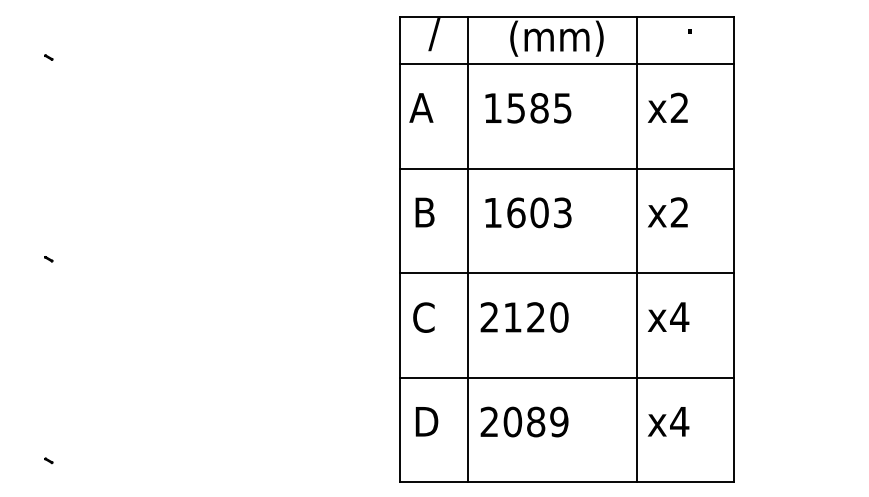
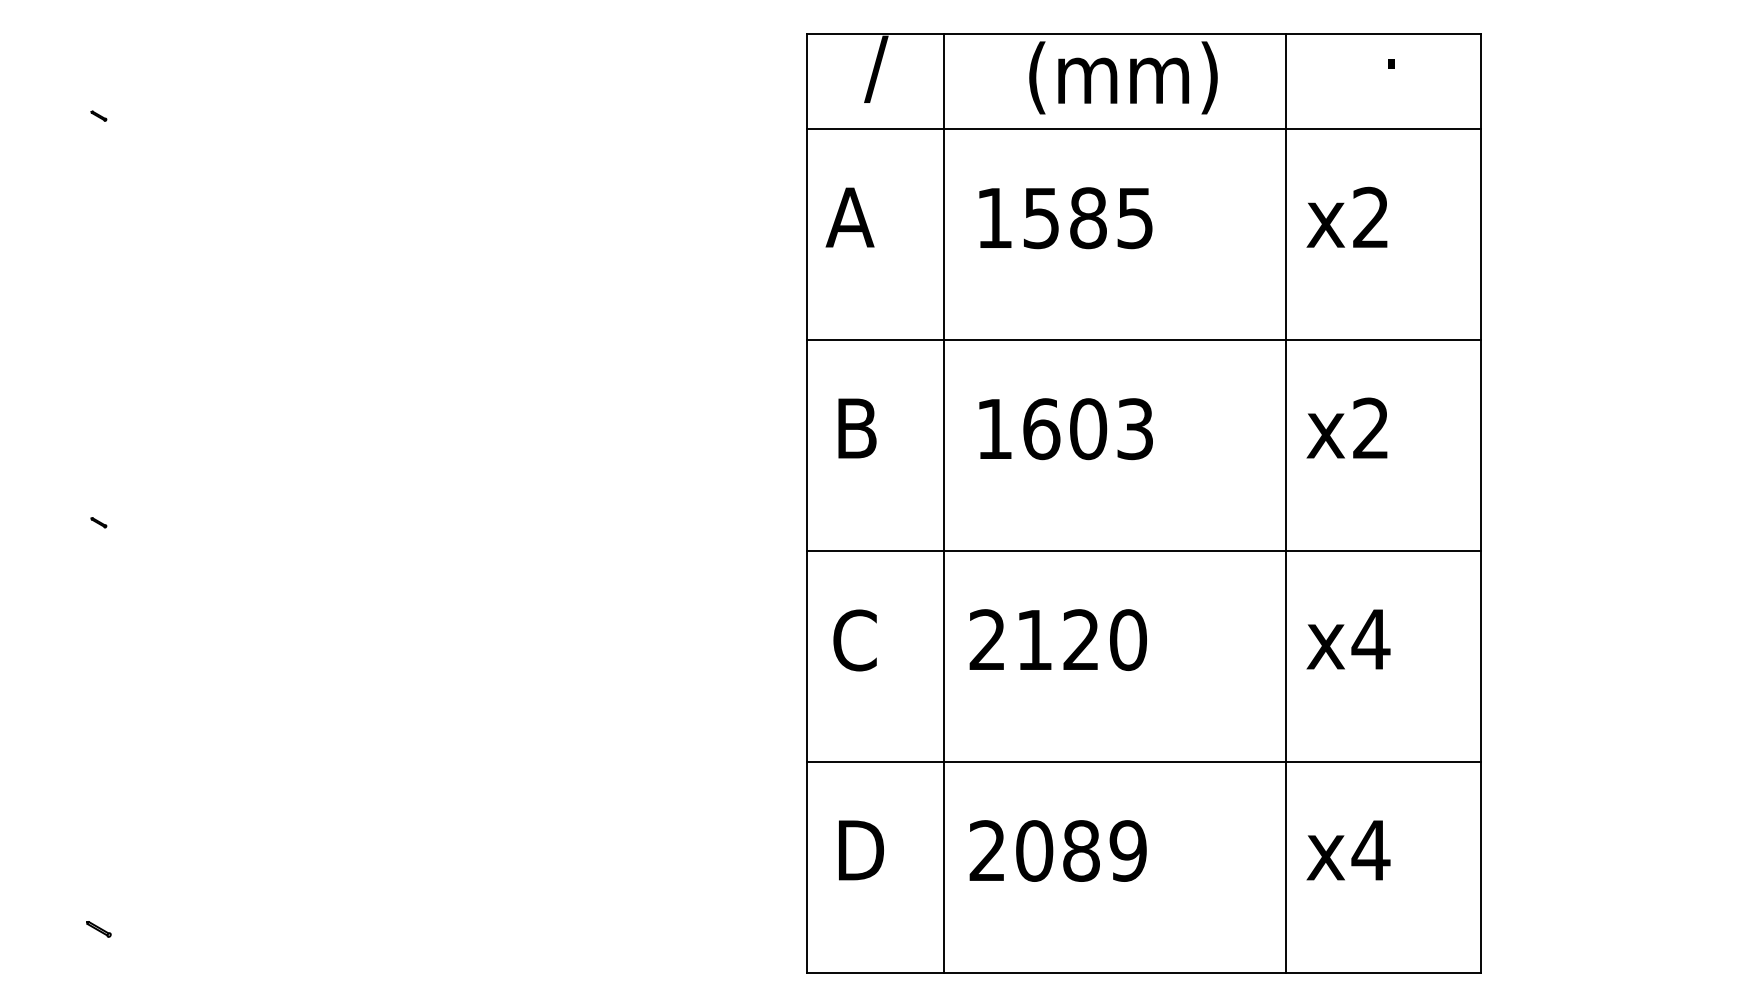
part: (48, 460) -> (98, 928), size x1.6

